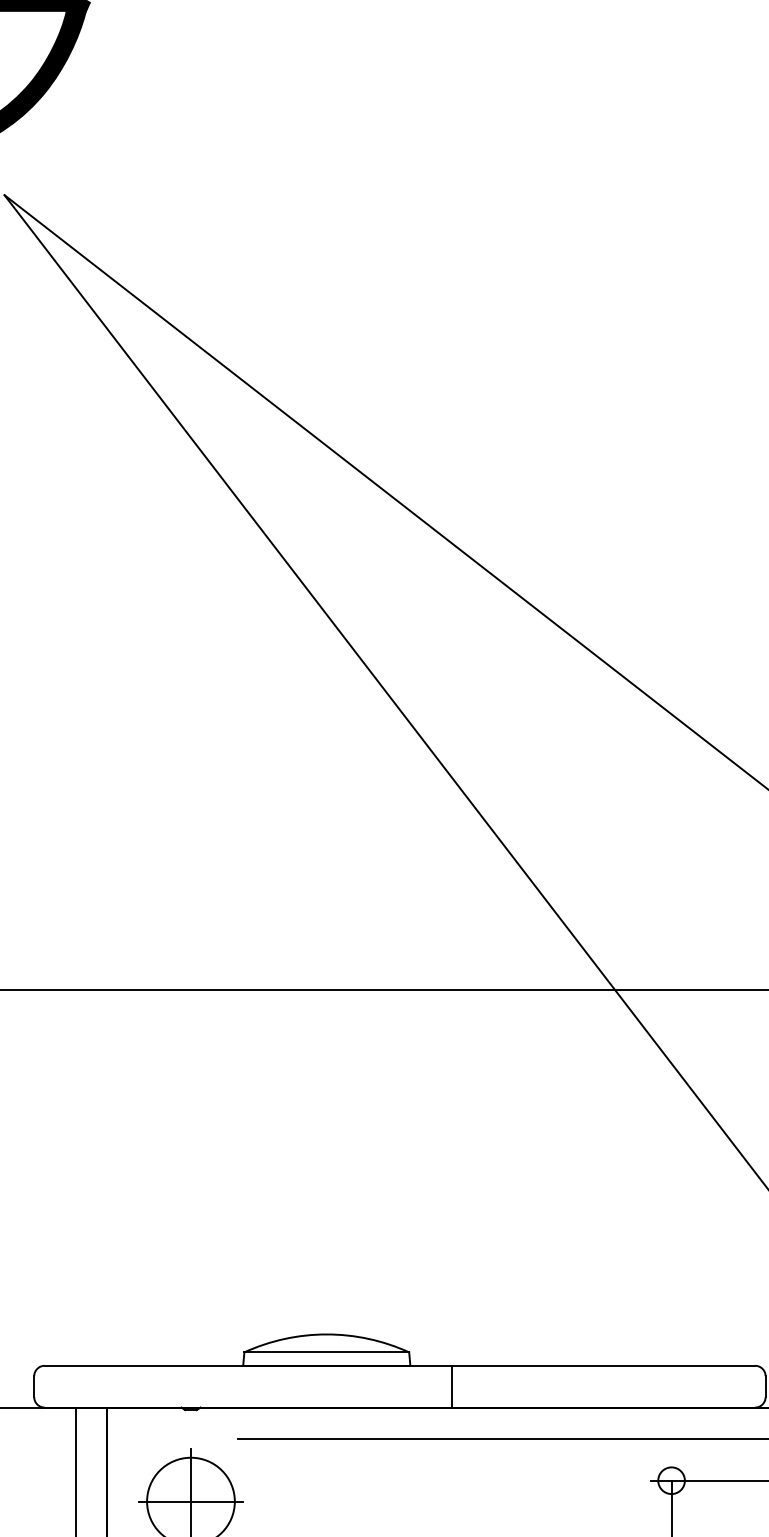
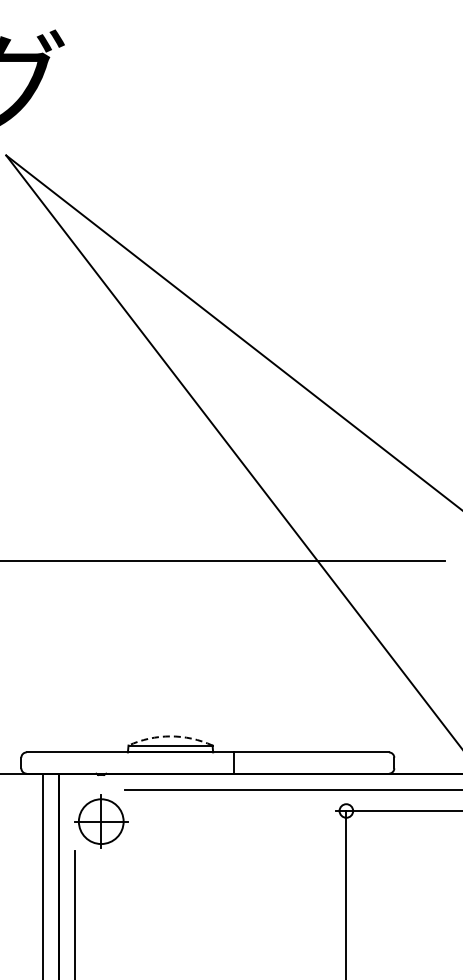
arc: (326, 1334) -> (170, 736), solid -> dashed

